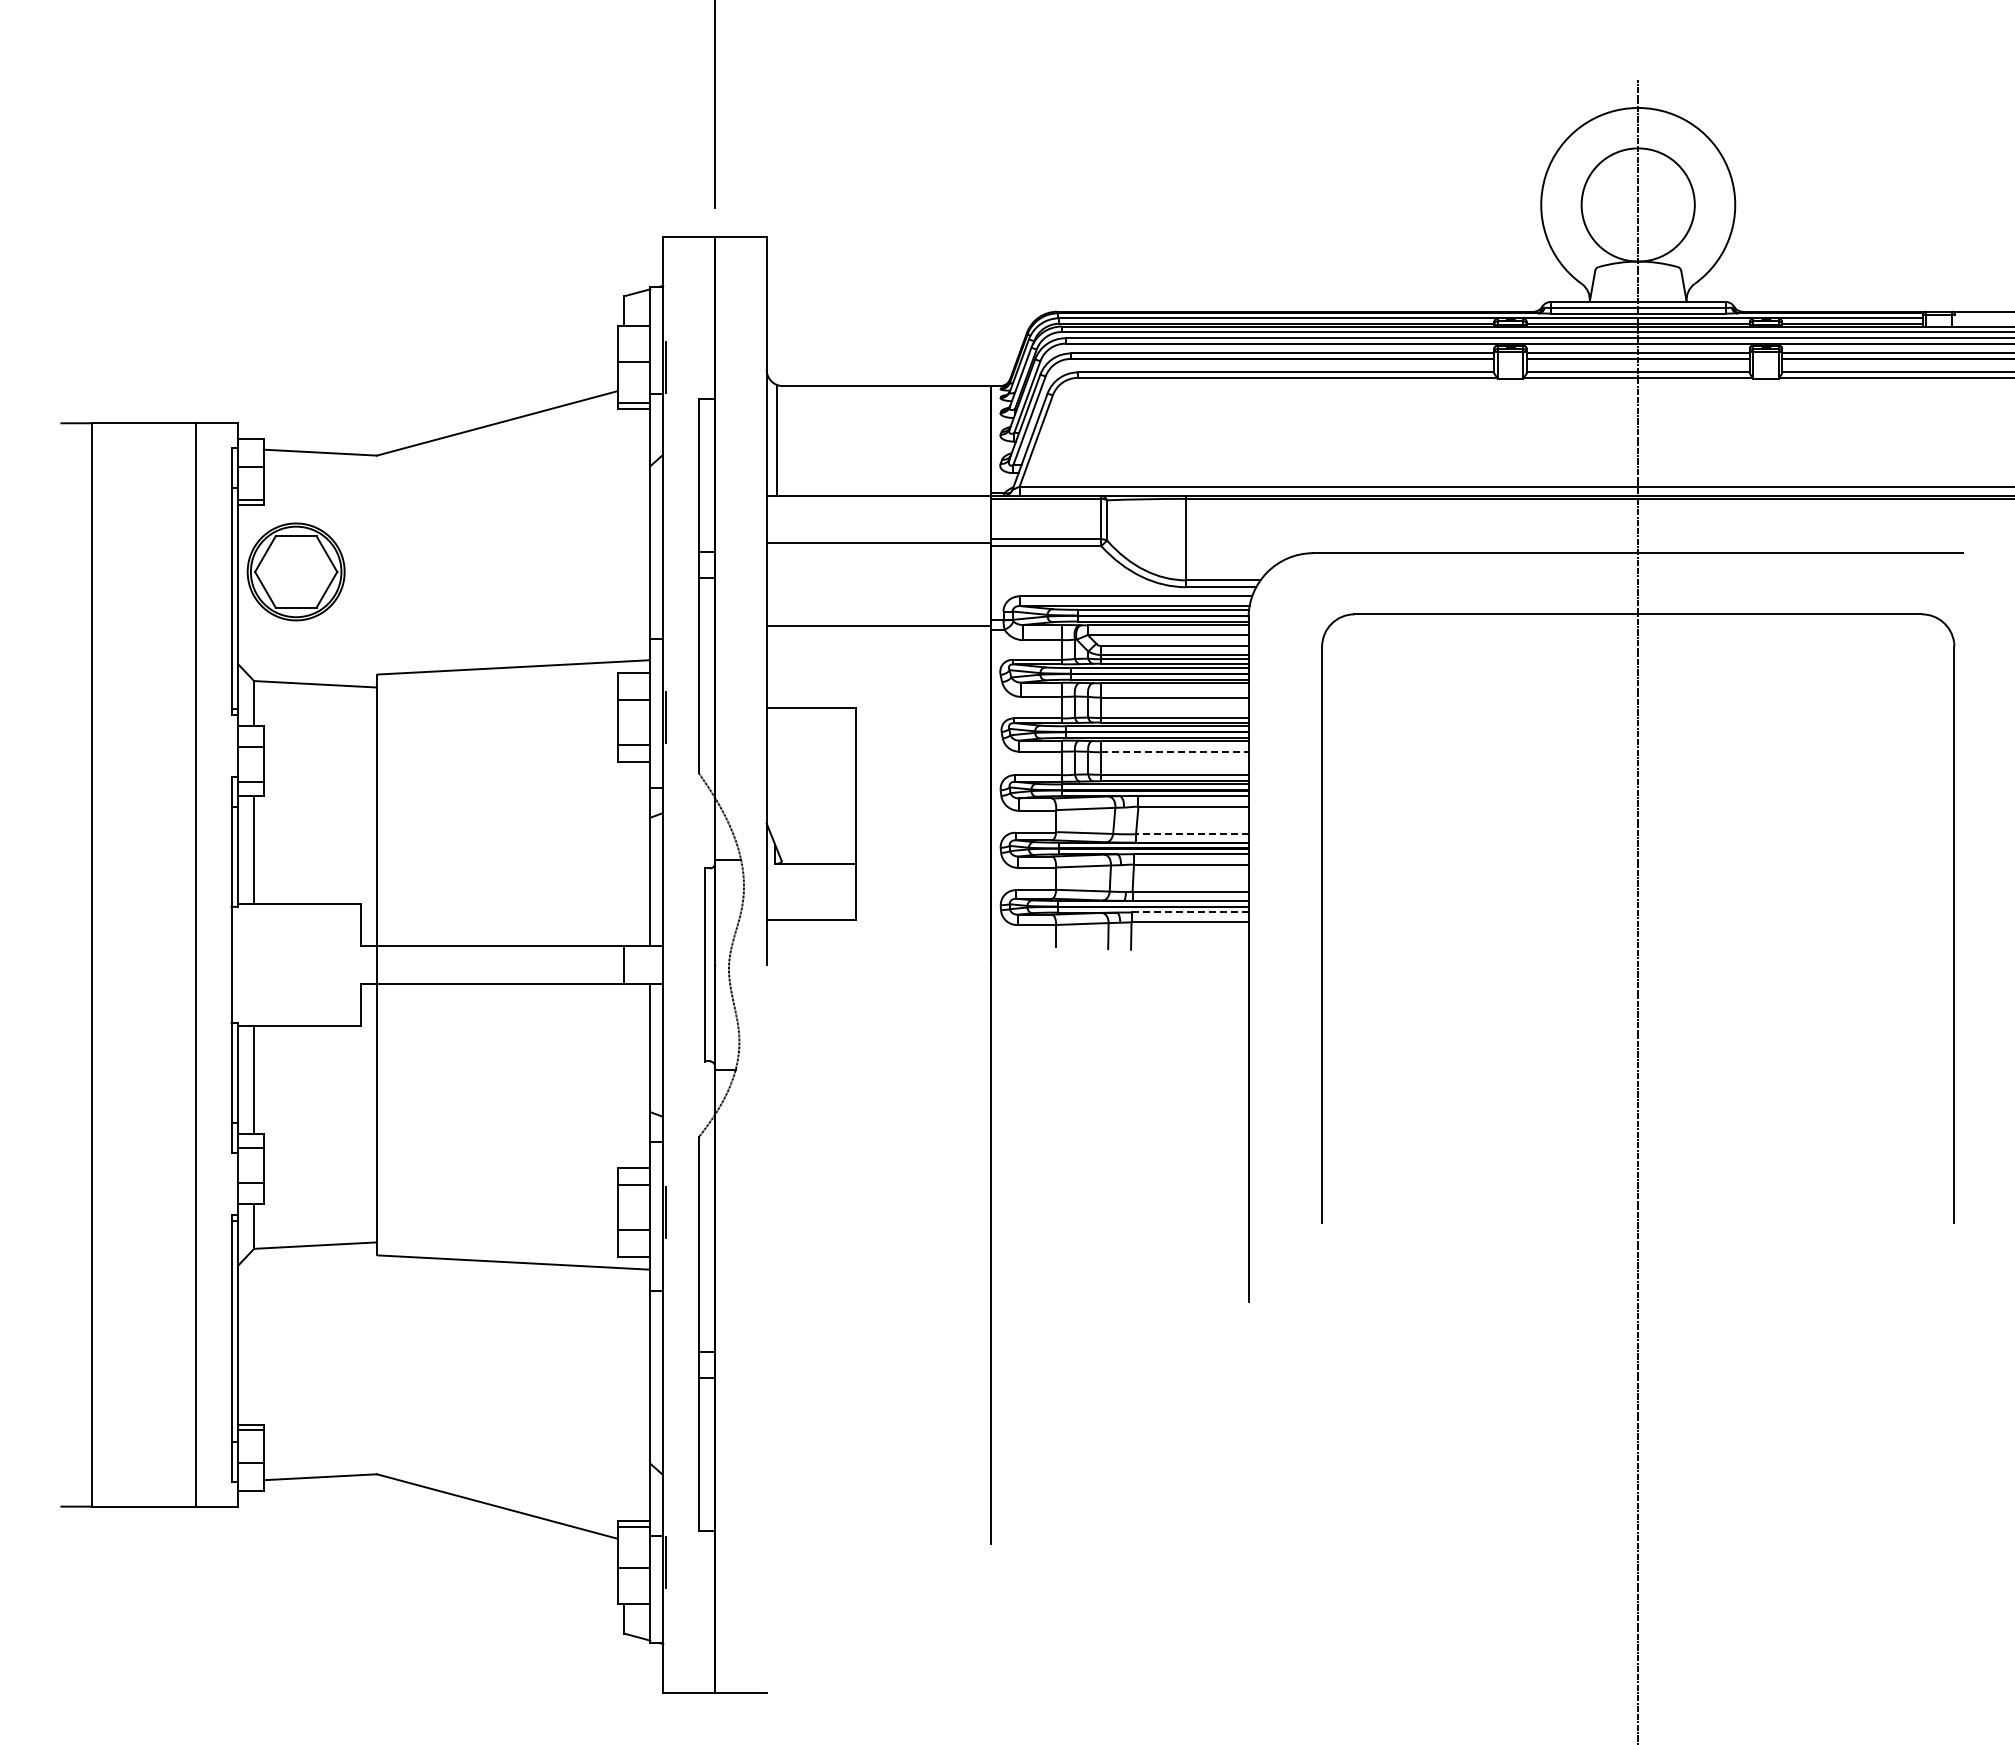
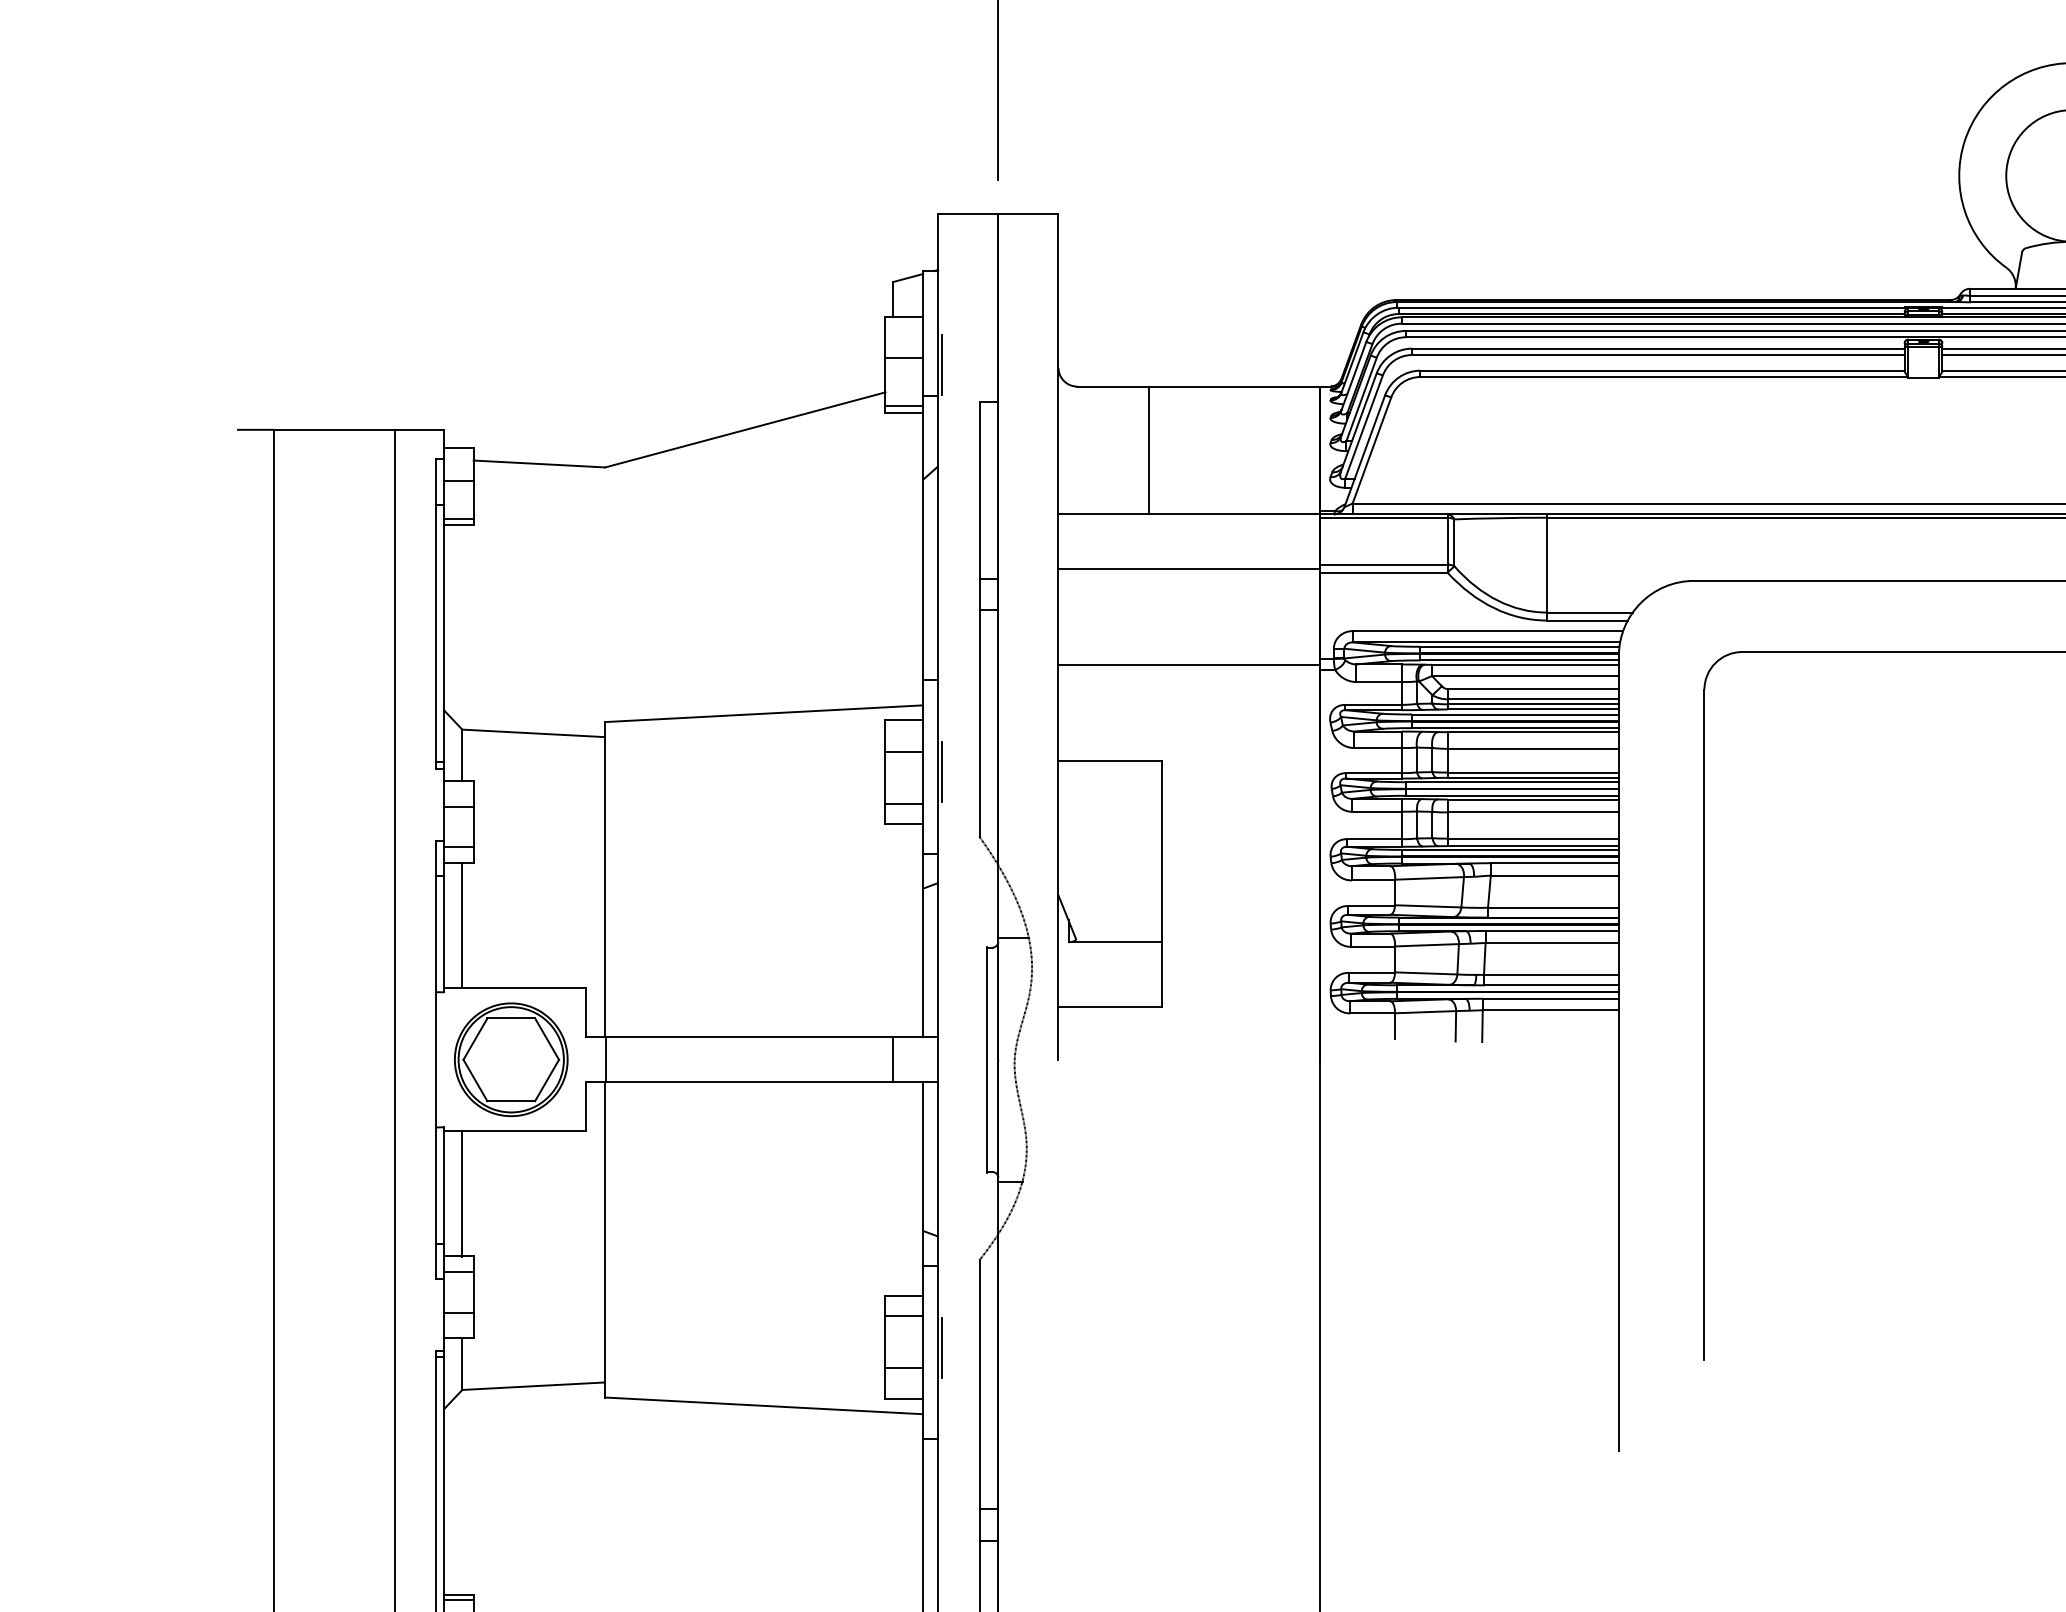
line: (776, 441) -> (1148, 451), moved
part: (295, 571) -> (510, 1059), moved
line: (1174, 752) -> (1532, 812), dashed -> solid
line: (1191, 834) -> (1552, 908), dashed -> solid
line: (1190, 912) -> (1551, 998), dashed -> solid

